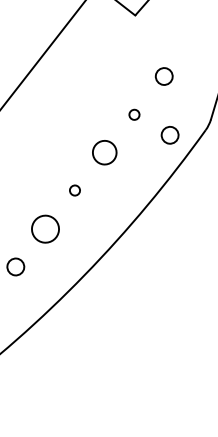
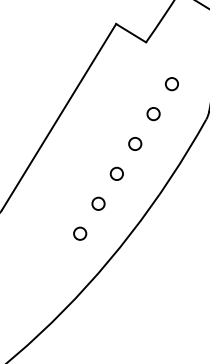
circle: (134, 115) -> (153, 114), size x1.67
circle: (169, 135) -> (180, 126), removed
circle: (105, 152) -> (135, 143), size x0.71
circle: (74, 190) -> (116, 173), size x1.67
circle: (45, 228) -> (98, 203), size x0.62

